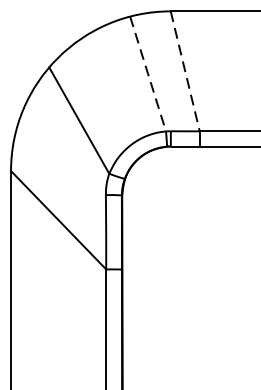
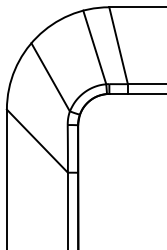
line: (185, 70) -> (118, 45), dashed -> solid
line: (147, 74) -> (94, 47), dashed -> solid

